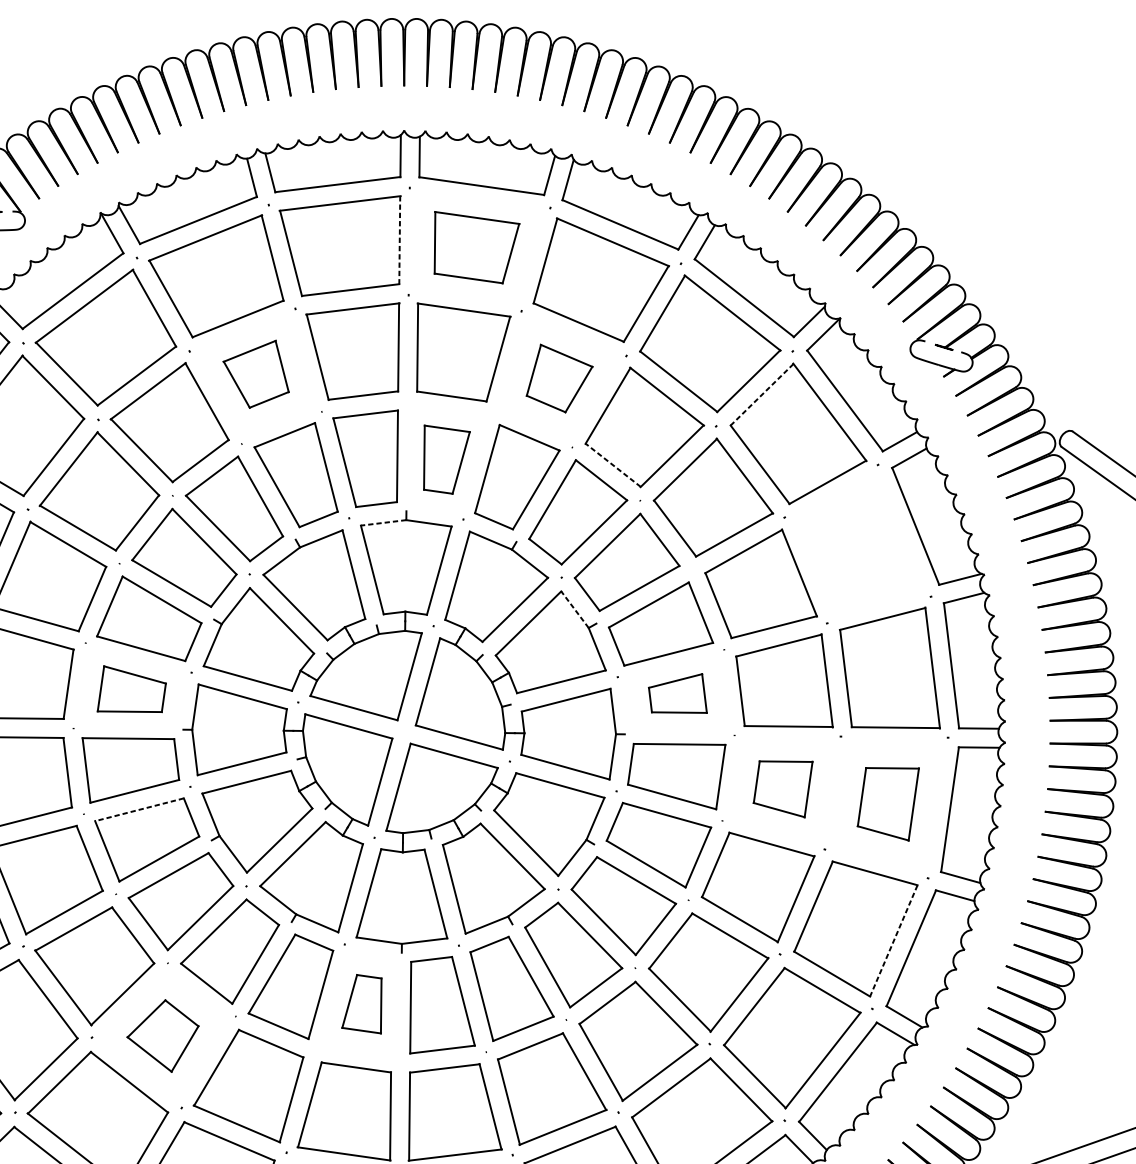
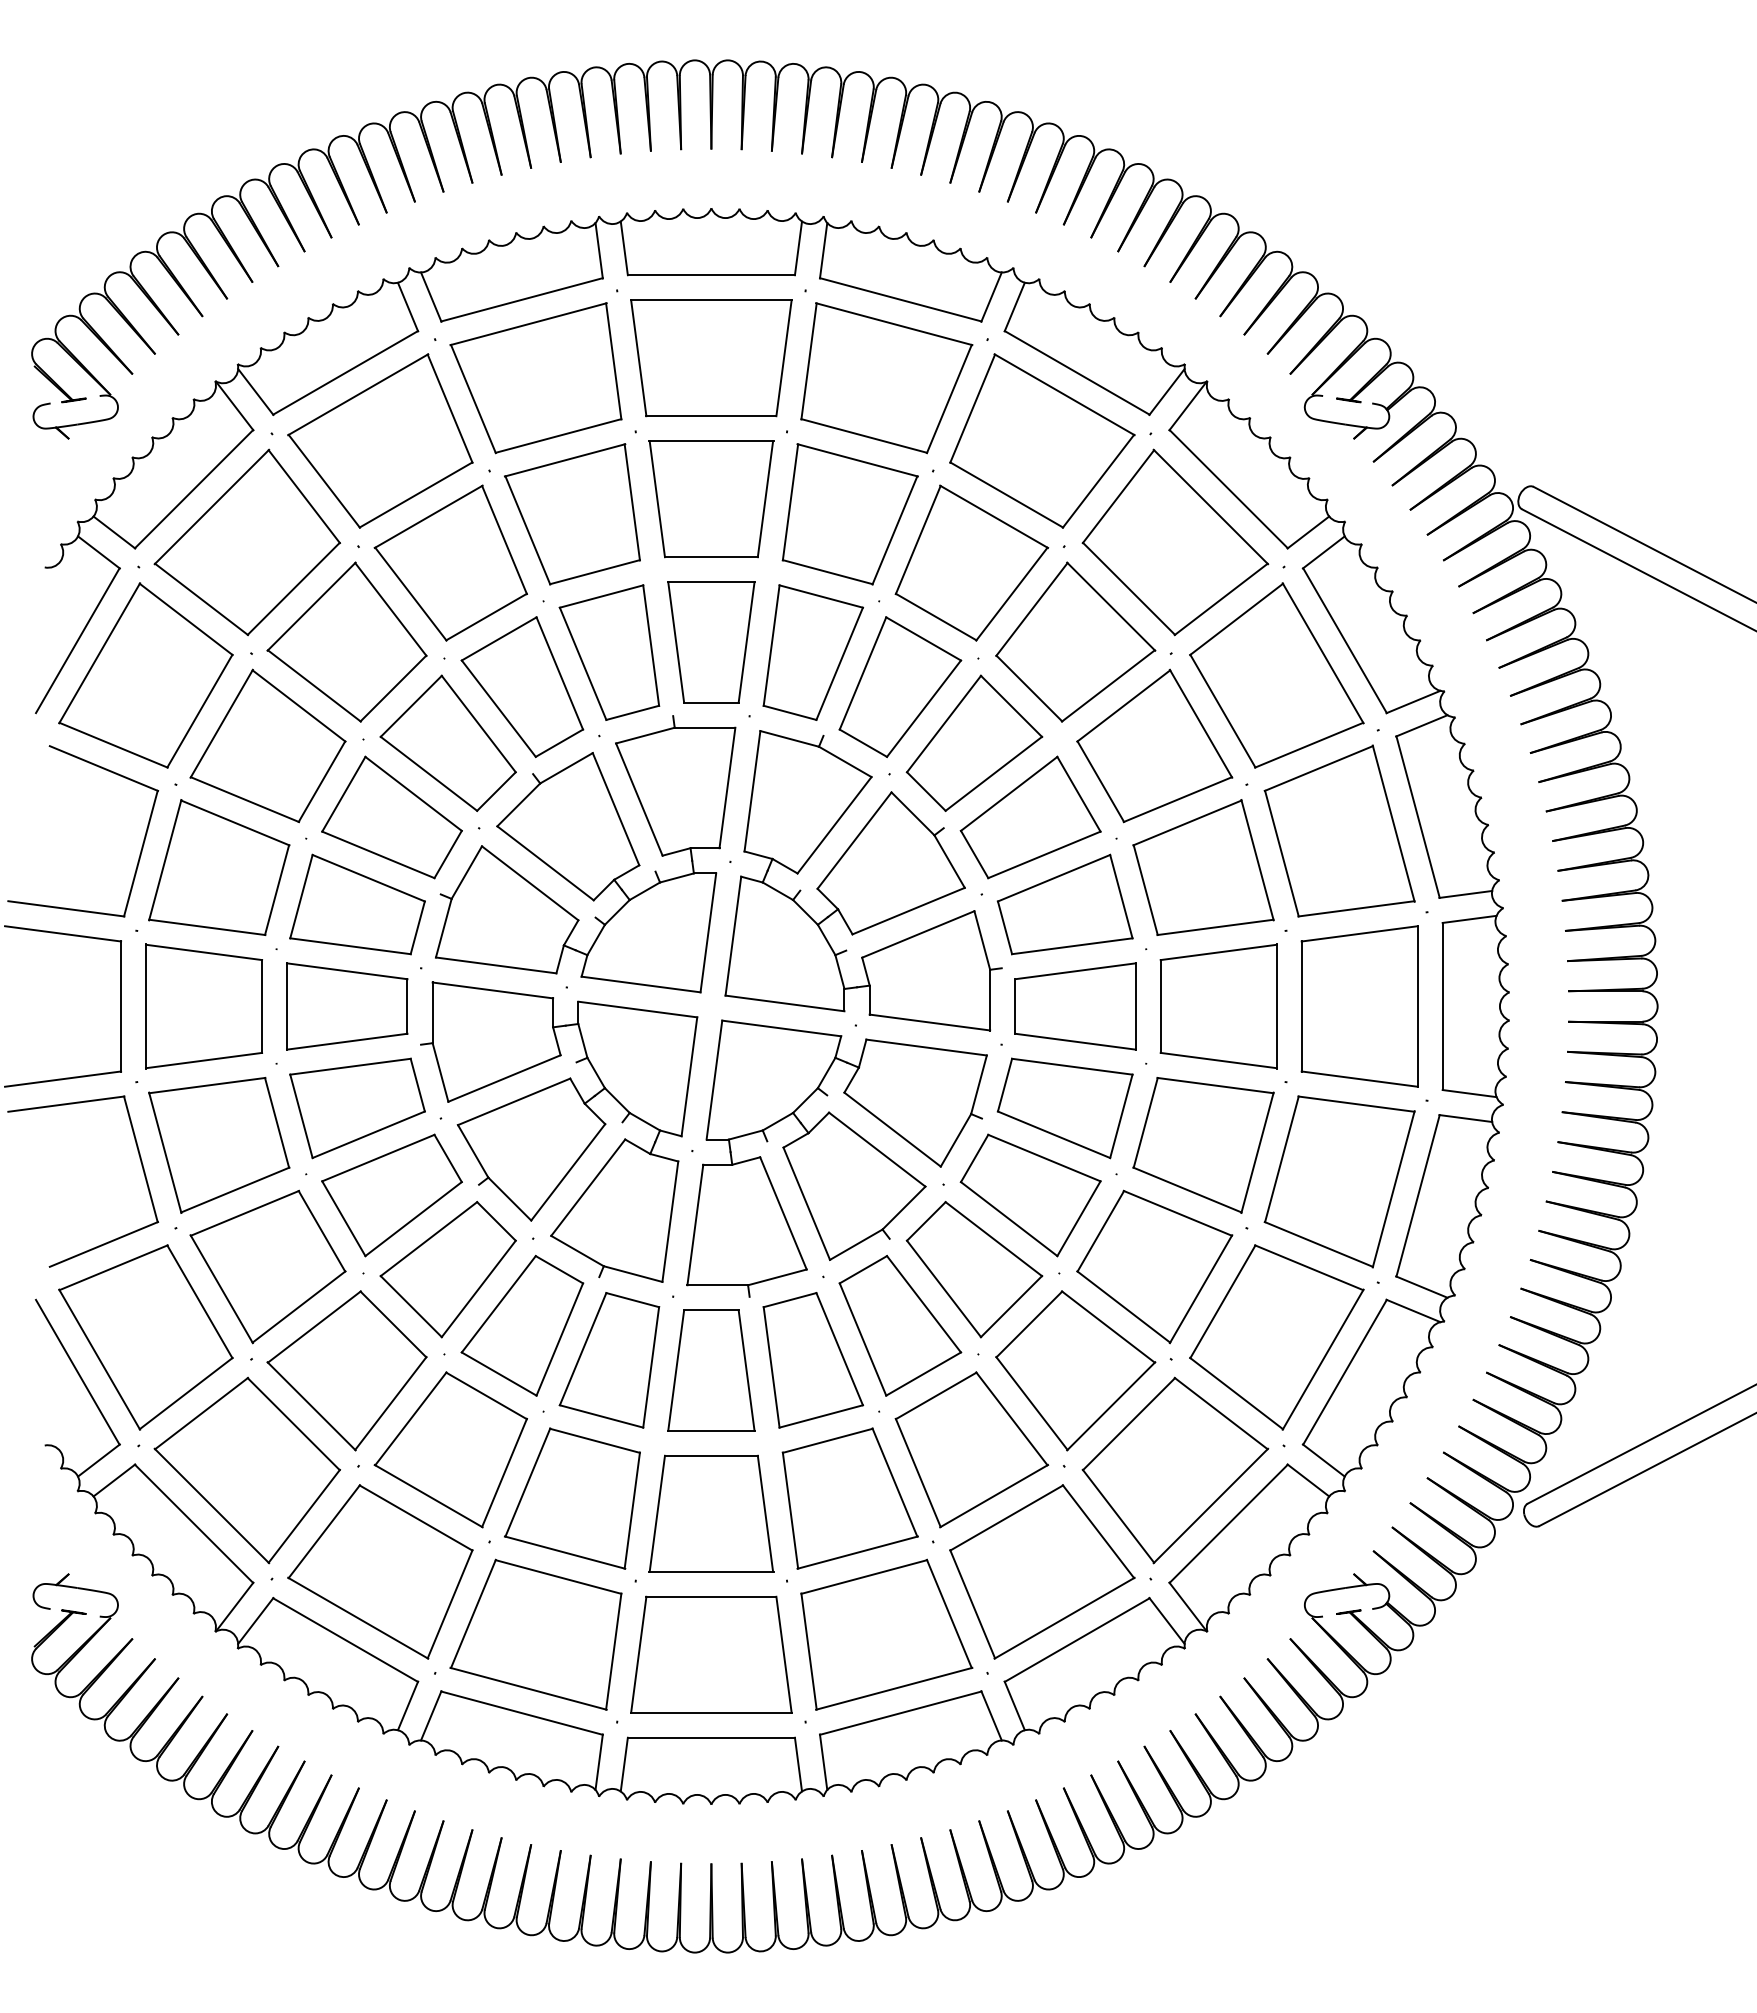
line: (399, 240) -> (613, 361), dashed -> solid
part: (473, 248) -> (711, 358), size x1.43
part: (256, 373) -> (450, 562), size x1.67
part: (559, 379) -> (849, 514), size x1.67
line: (762, 394) -> (1118, 496), dashed -> solid
part: (442, 460) -> (711, 642), size x1.43
line: (612, 464) -> (935, 616), dashed -> solid
line: (382, 522) -> (644, 735), dashed -> solid
part: (860, 545) -> (1276, 675), added
line: (574, 609) -> (912, 813), dashed -> solid
part: (132, 693) -> (347, 1006), size x1.43
part: (678, 693) -> (1064, 904), size x1.67
part: (782, 785) -> (1218, 1006), size x1.67
part: (887, 800) -> (1359, 1006), size x1.67
line: (139, 810) -> (378, 1158), dashed -> solid
line: (893, 941) -> (1393, 1189), dashed -> solid
part: (365, 1003) -> (711, 1370), size x1.67
part: (162, 1034) -> (450, 1449), size x1.67

